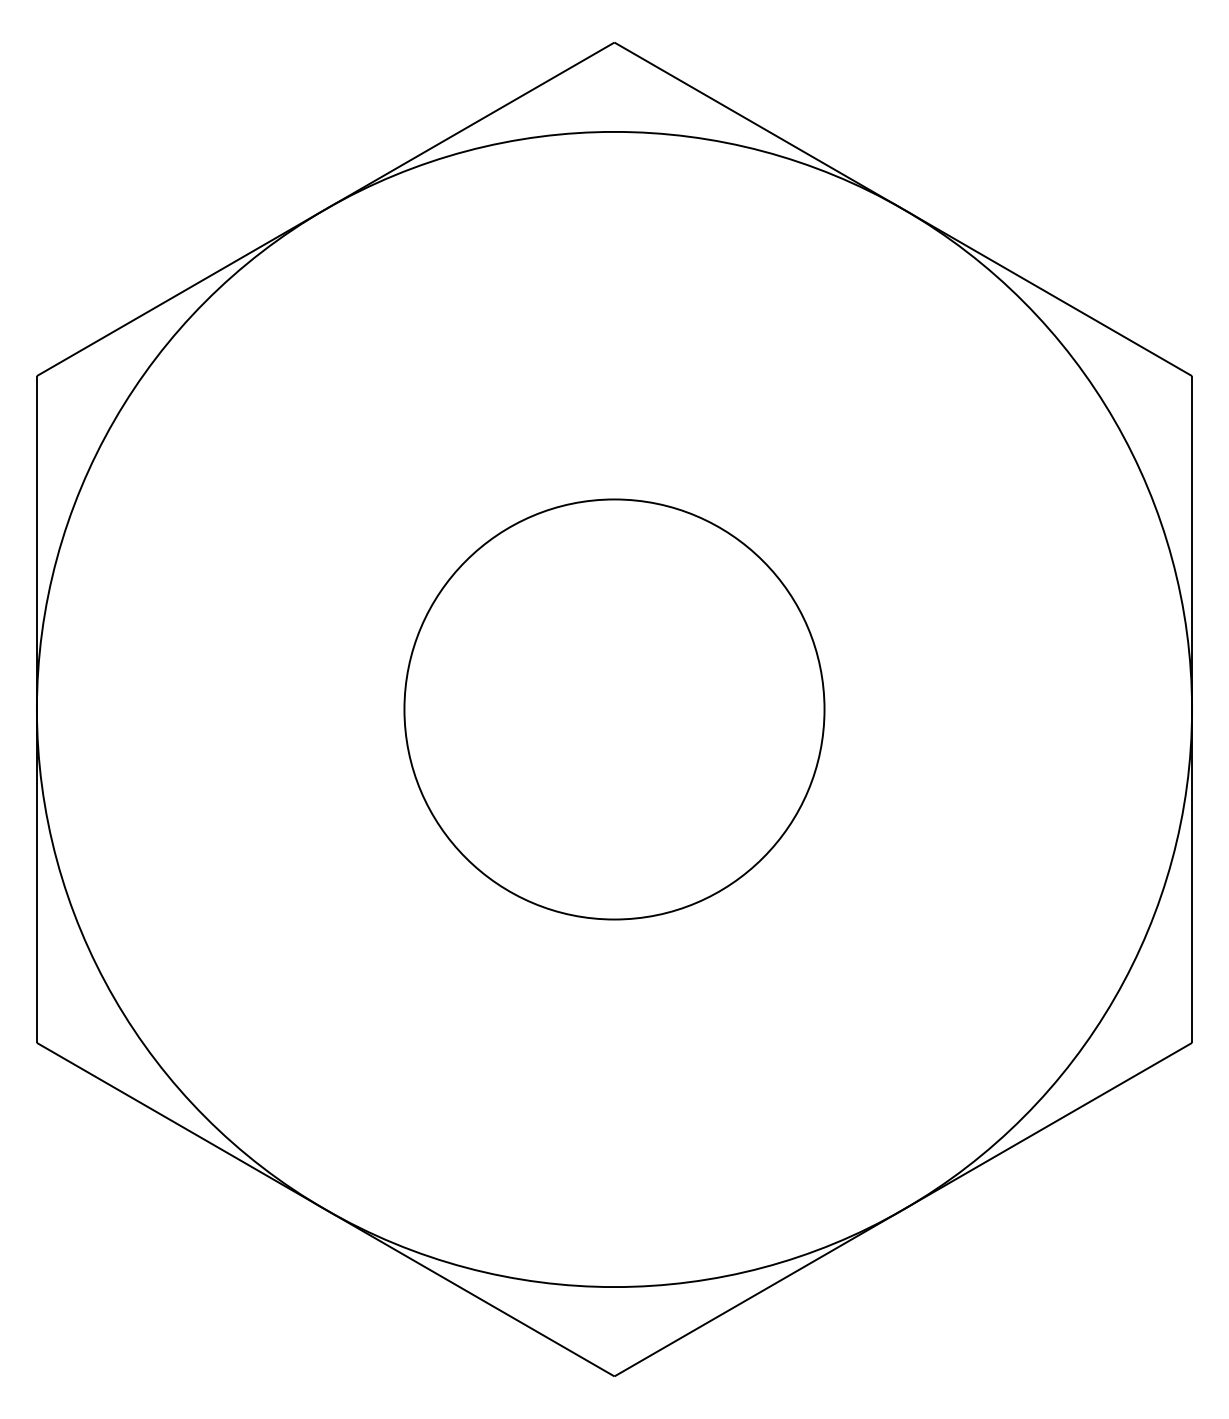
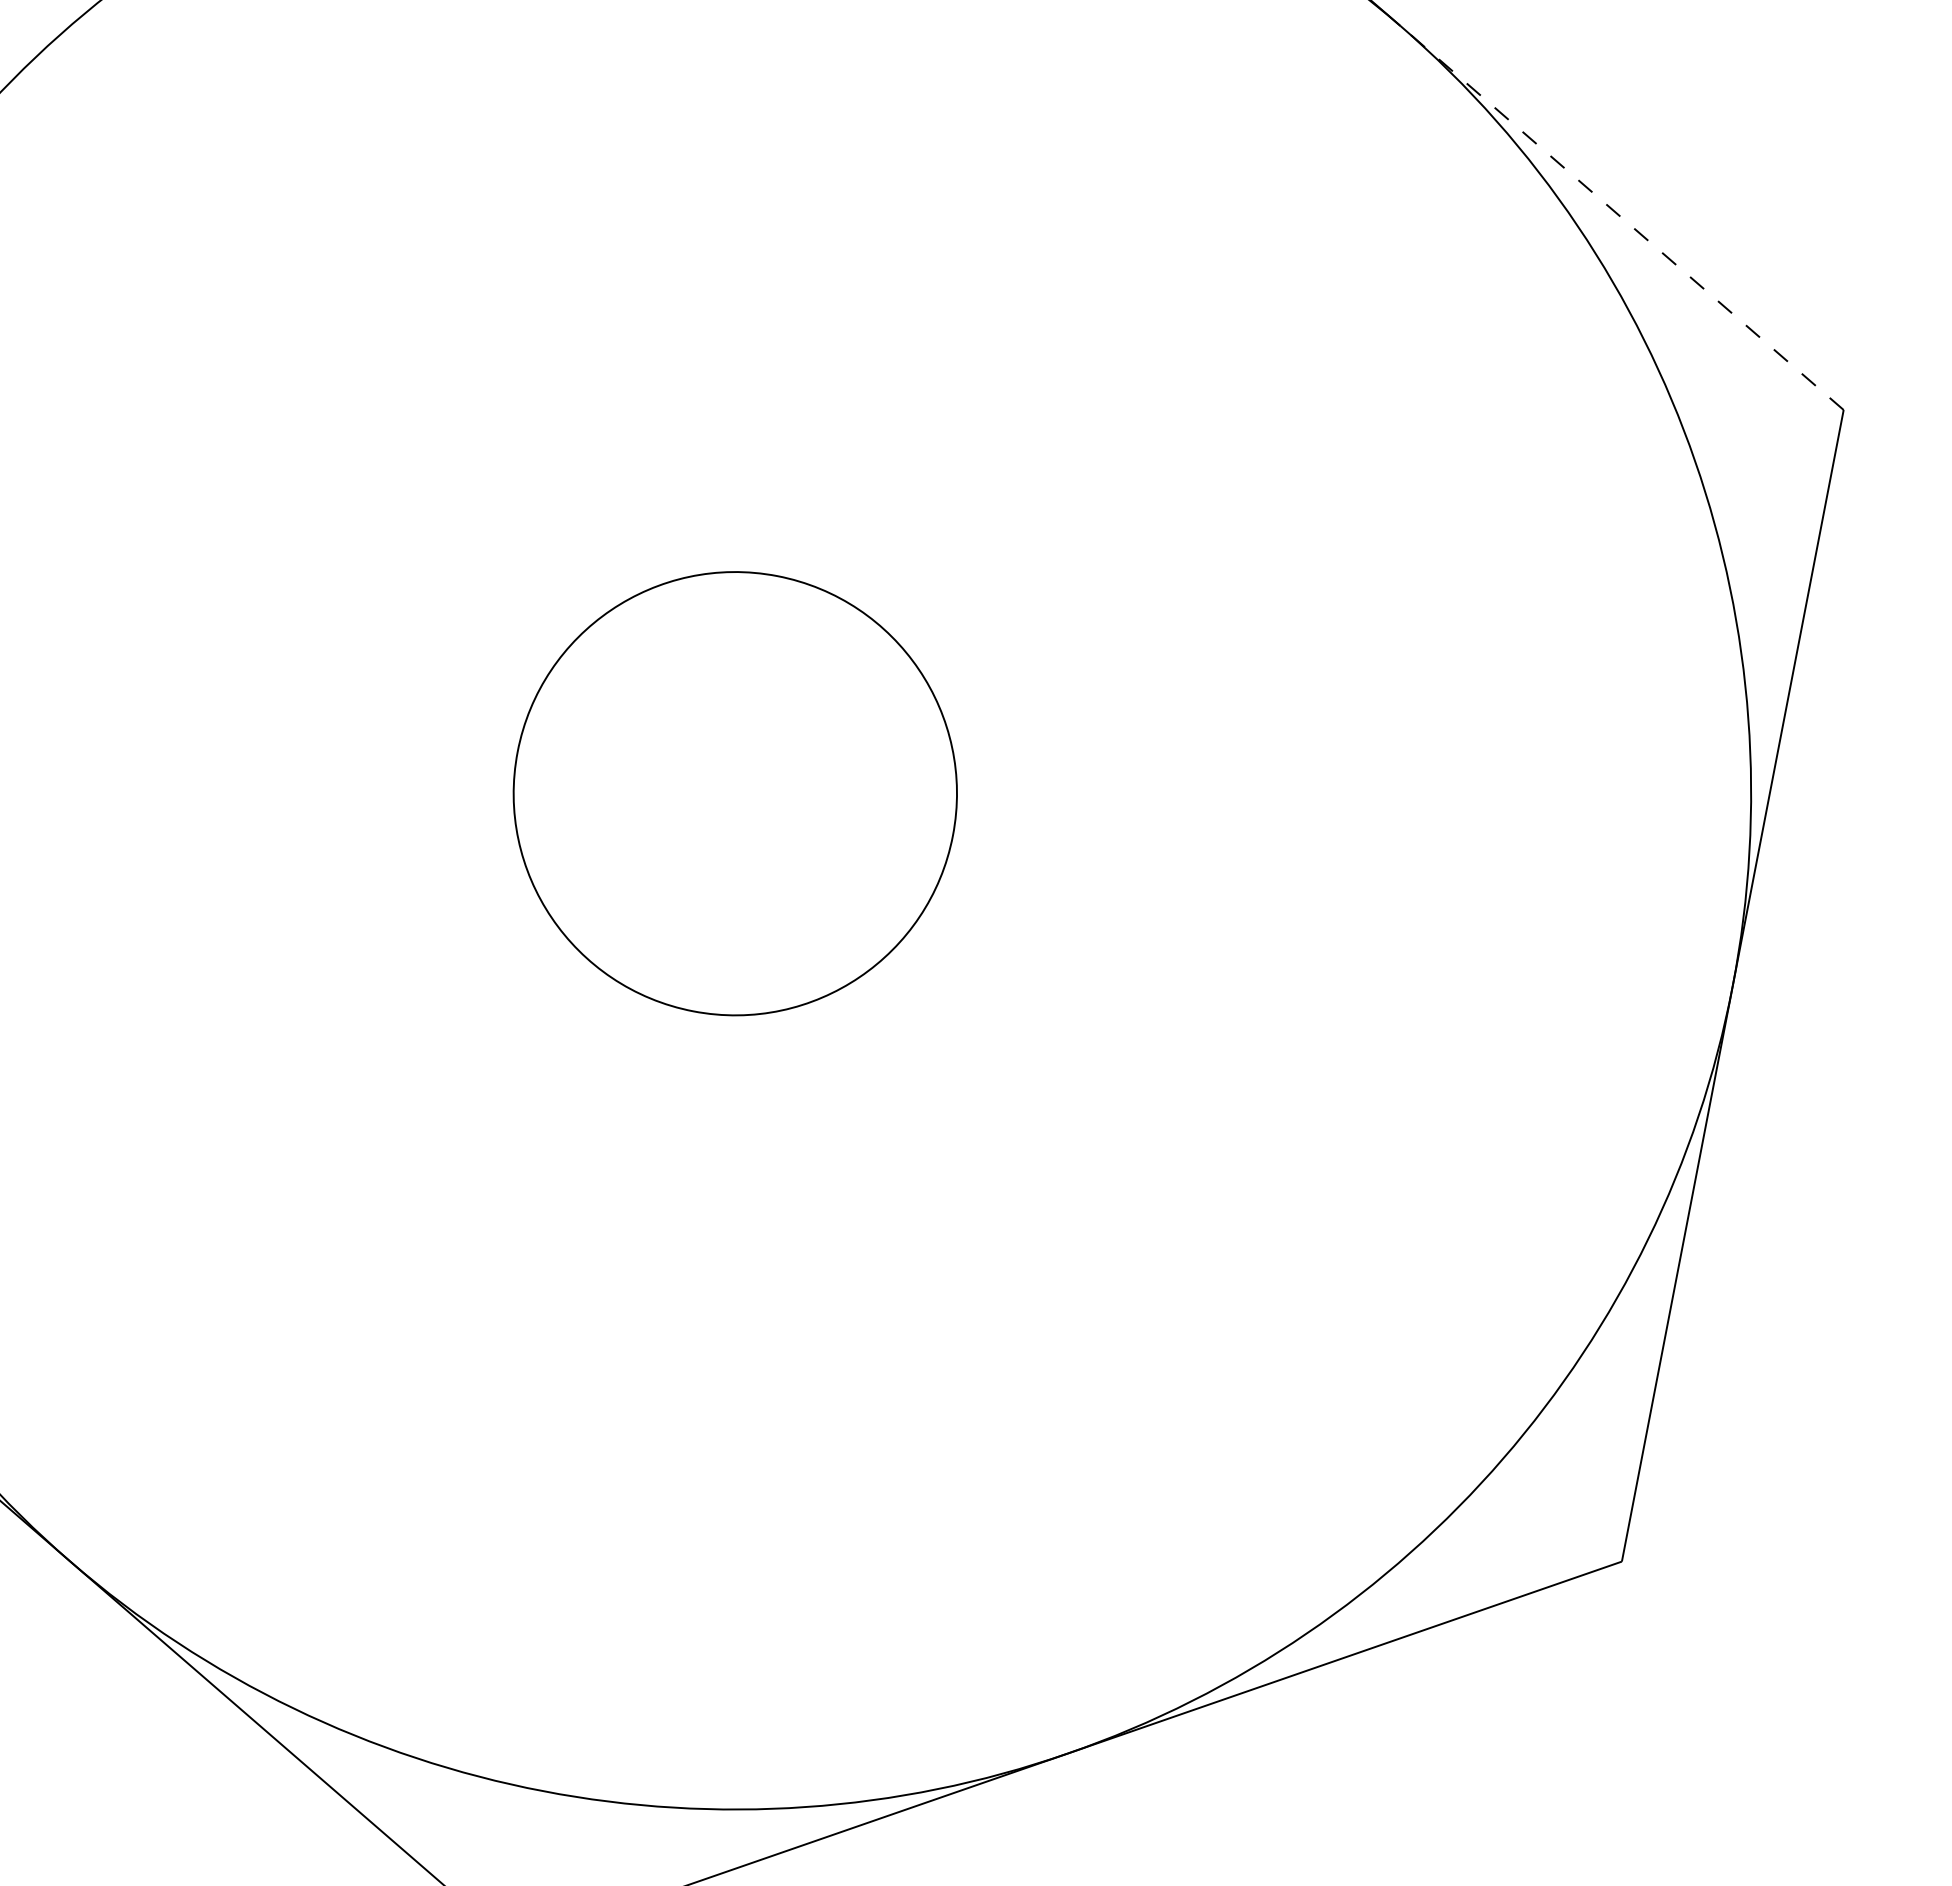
line: (1047, 292) -> (1621, 217), solid -> dashed
circle: (614, 709) -> (735, 793), size x0.6

